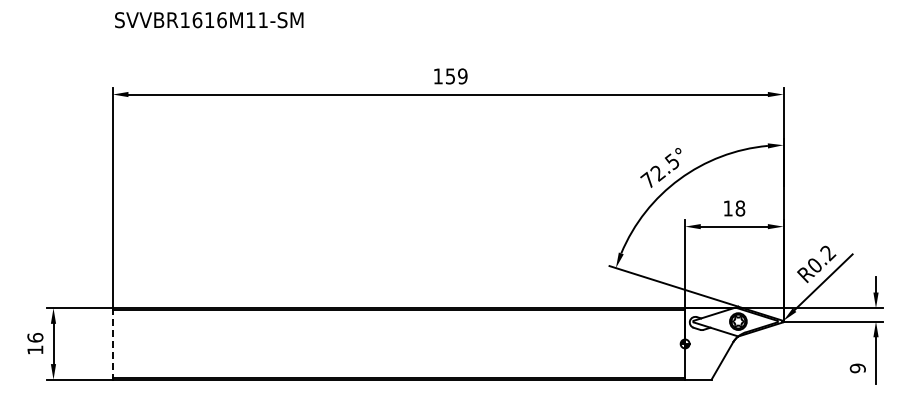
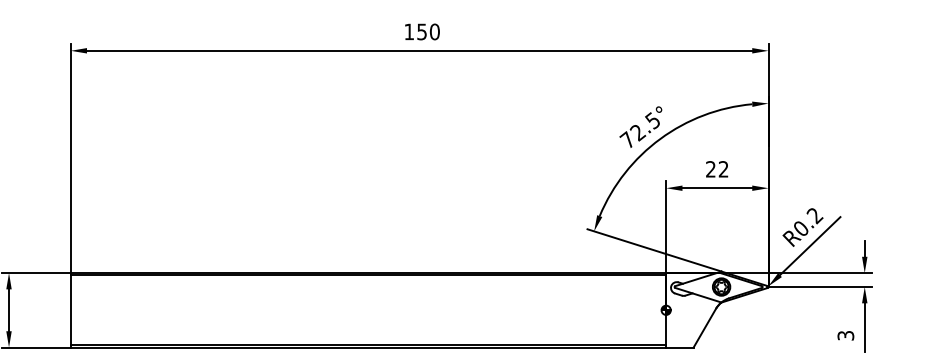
text: (462, 76) -> (434, 32), 159 -> 150
text: (734, 208) -> (717, 169), 18 -> 22
line: (112, 343) -> (70, 309), dashed -> solid
text: (857, 368) -> (845, 335), 9 -> 3

